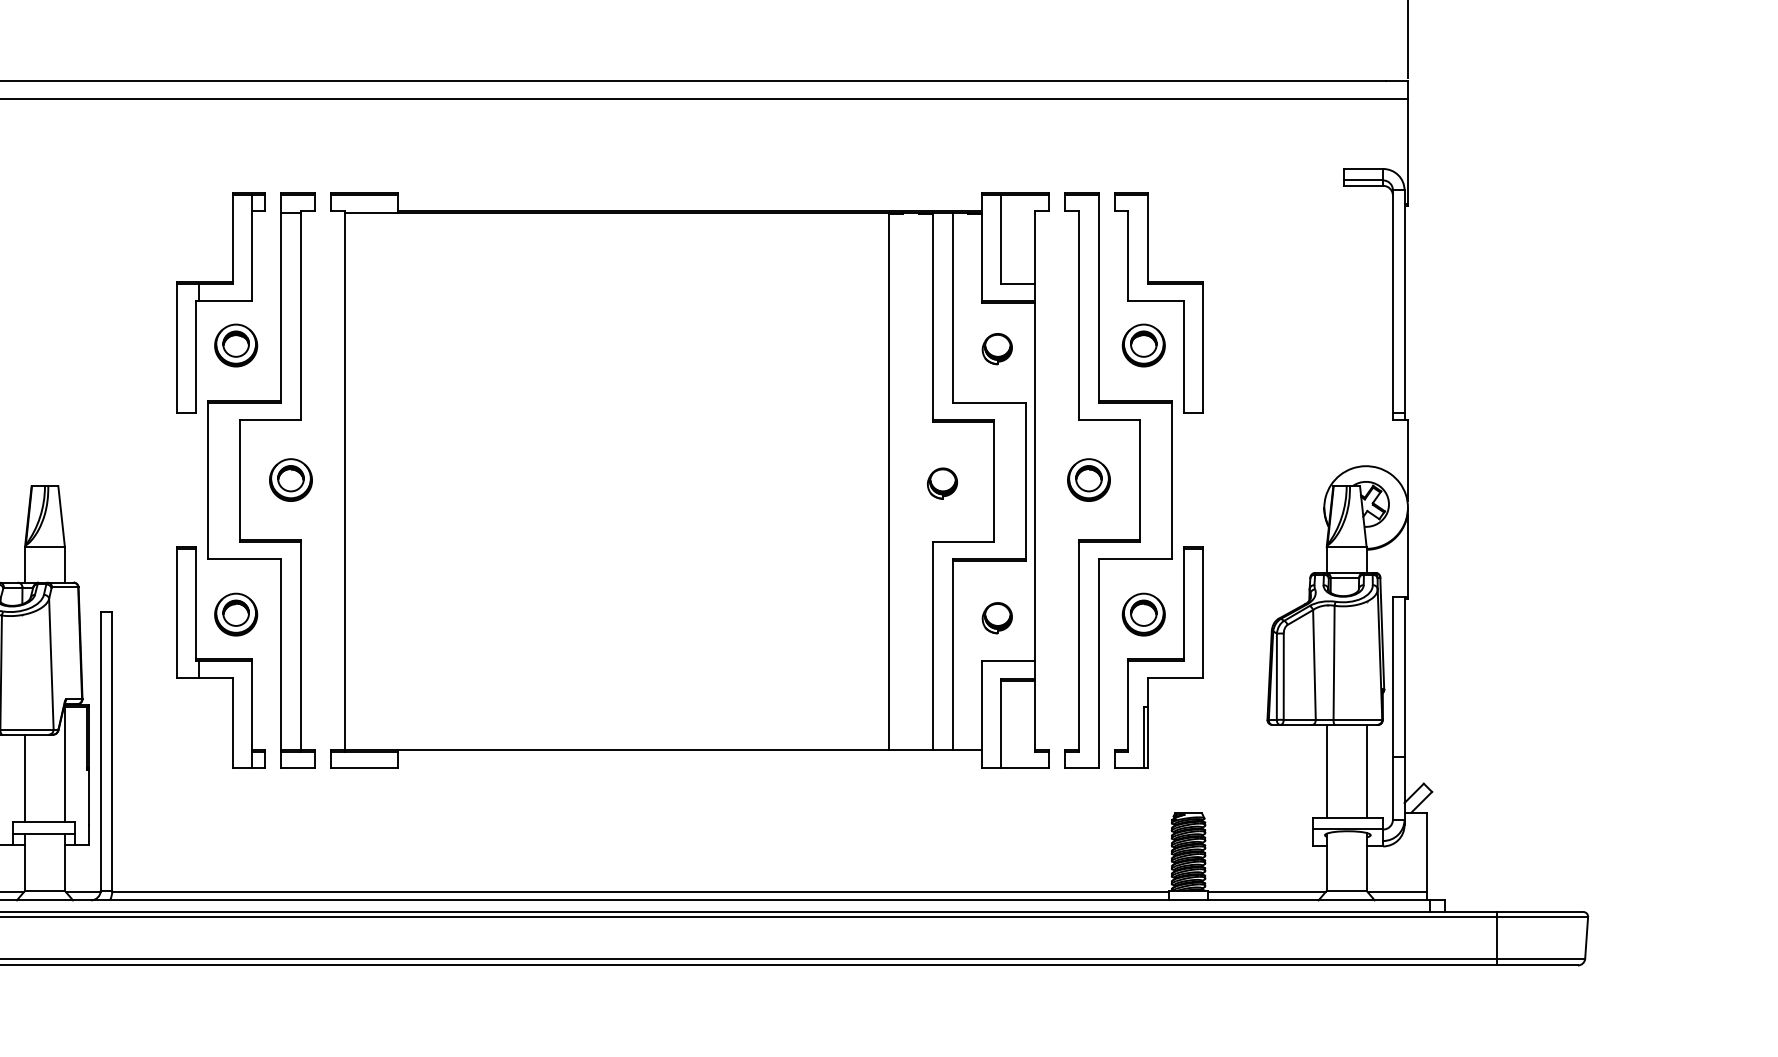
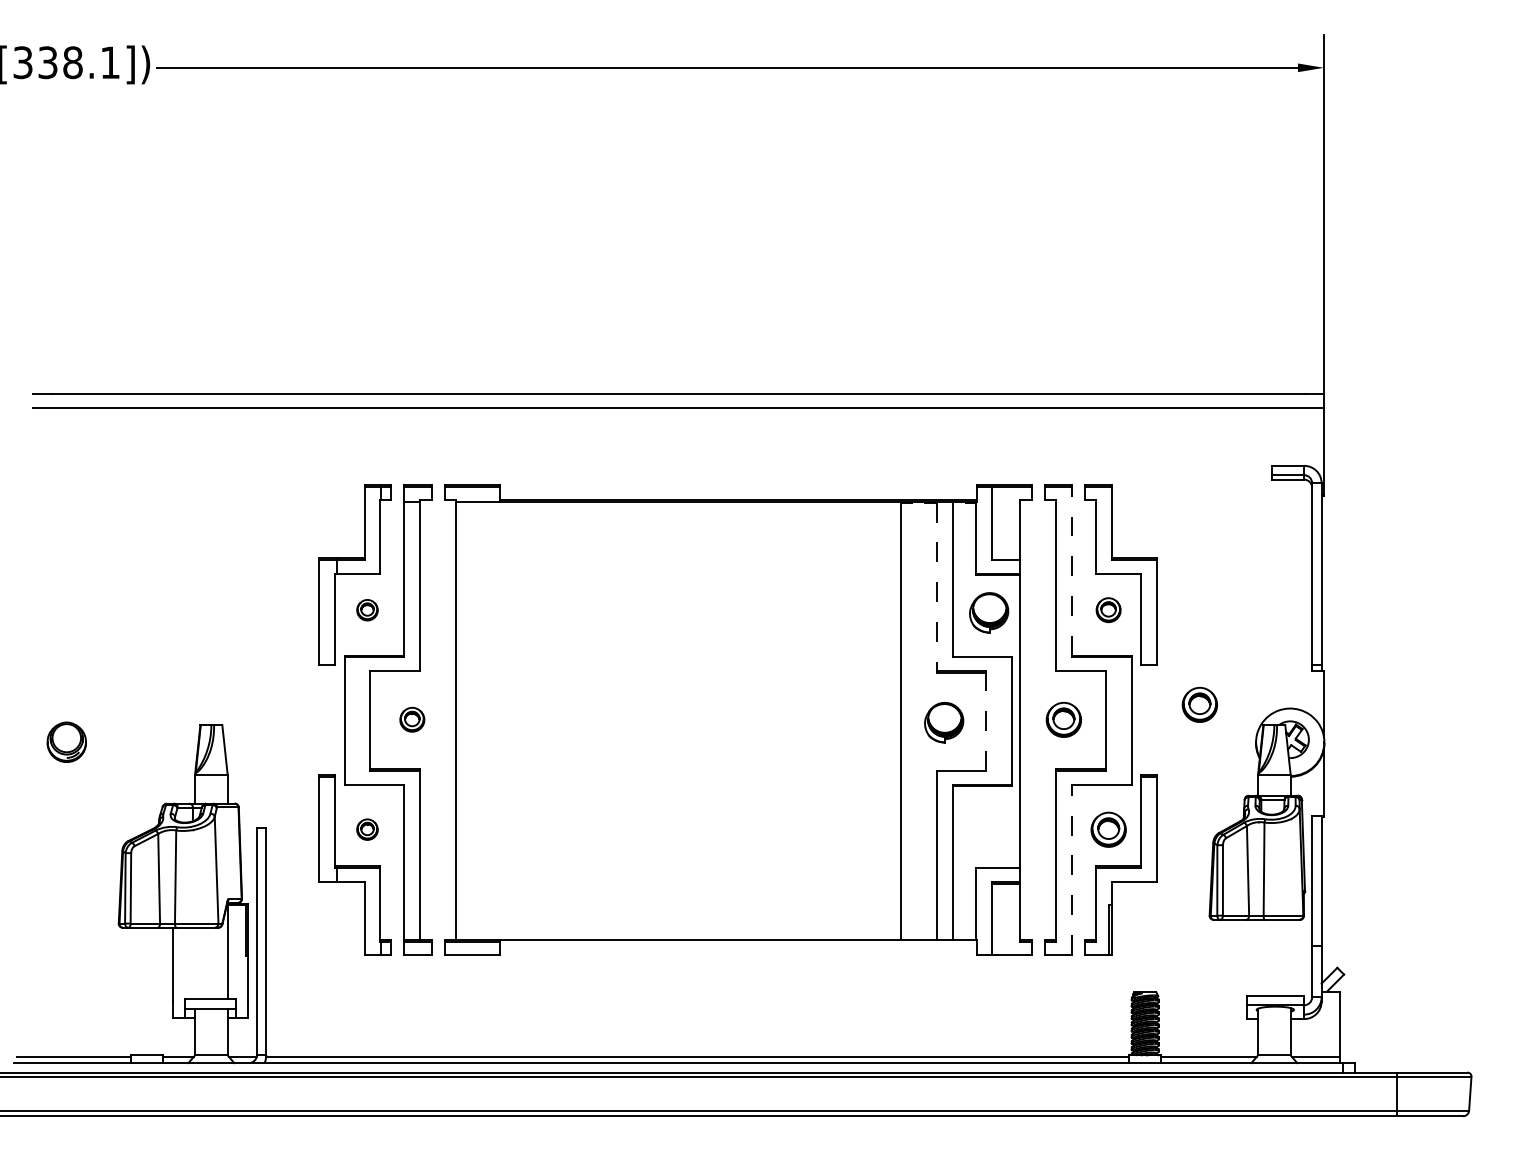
line: (1098, 295) -> (1071, 569), solid -> dashed
line: (932, 319) -> (936, 588), solid -> dashed
part: (236, 346) -> (367, 610), size x0.6
part: (1143, 346) -> (1108, 610), size x0.7
part: (996, 348) -> (988, 612), size x1.6
part: (1255, 461) -> (1199, 704), added
part: (291, 479) -> (412, 719), size x0.7
line: (994, 482) -> (986, 721), solid -> dashed
part: (942, 483) -> (944, 722), size x1.6
part: (236, 614) -> (367, 829), size x0.6
part: (996, 617) -> (988, 832), removed
line: (1098, 663) -> (1071, 869), solid -> dashed
line: (1327, 771) -> (1258, 957), removed
line: (1366, 771) -> (1290, 957), removed
line: (25, 778) -> (195, 963), removed

